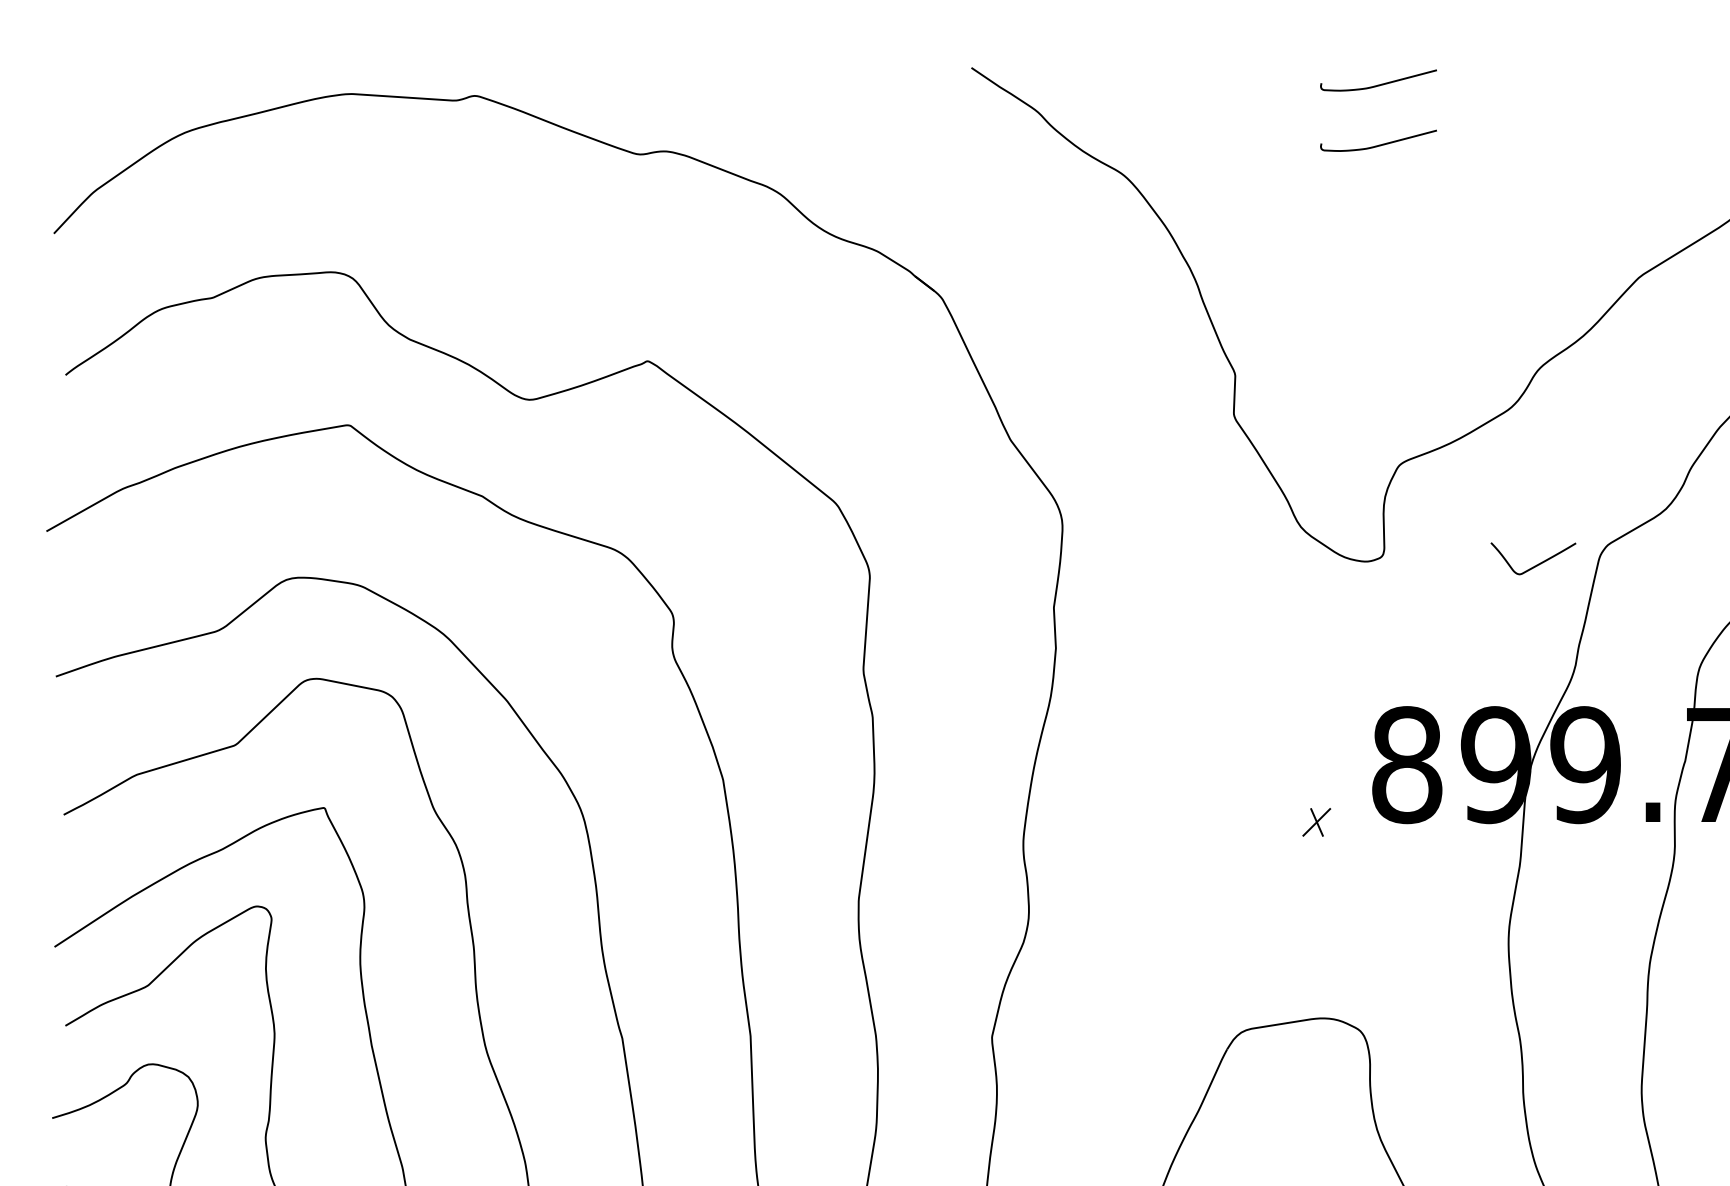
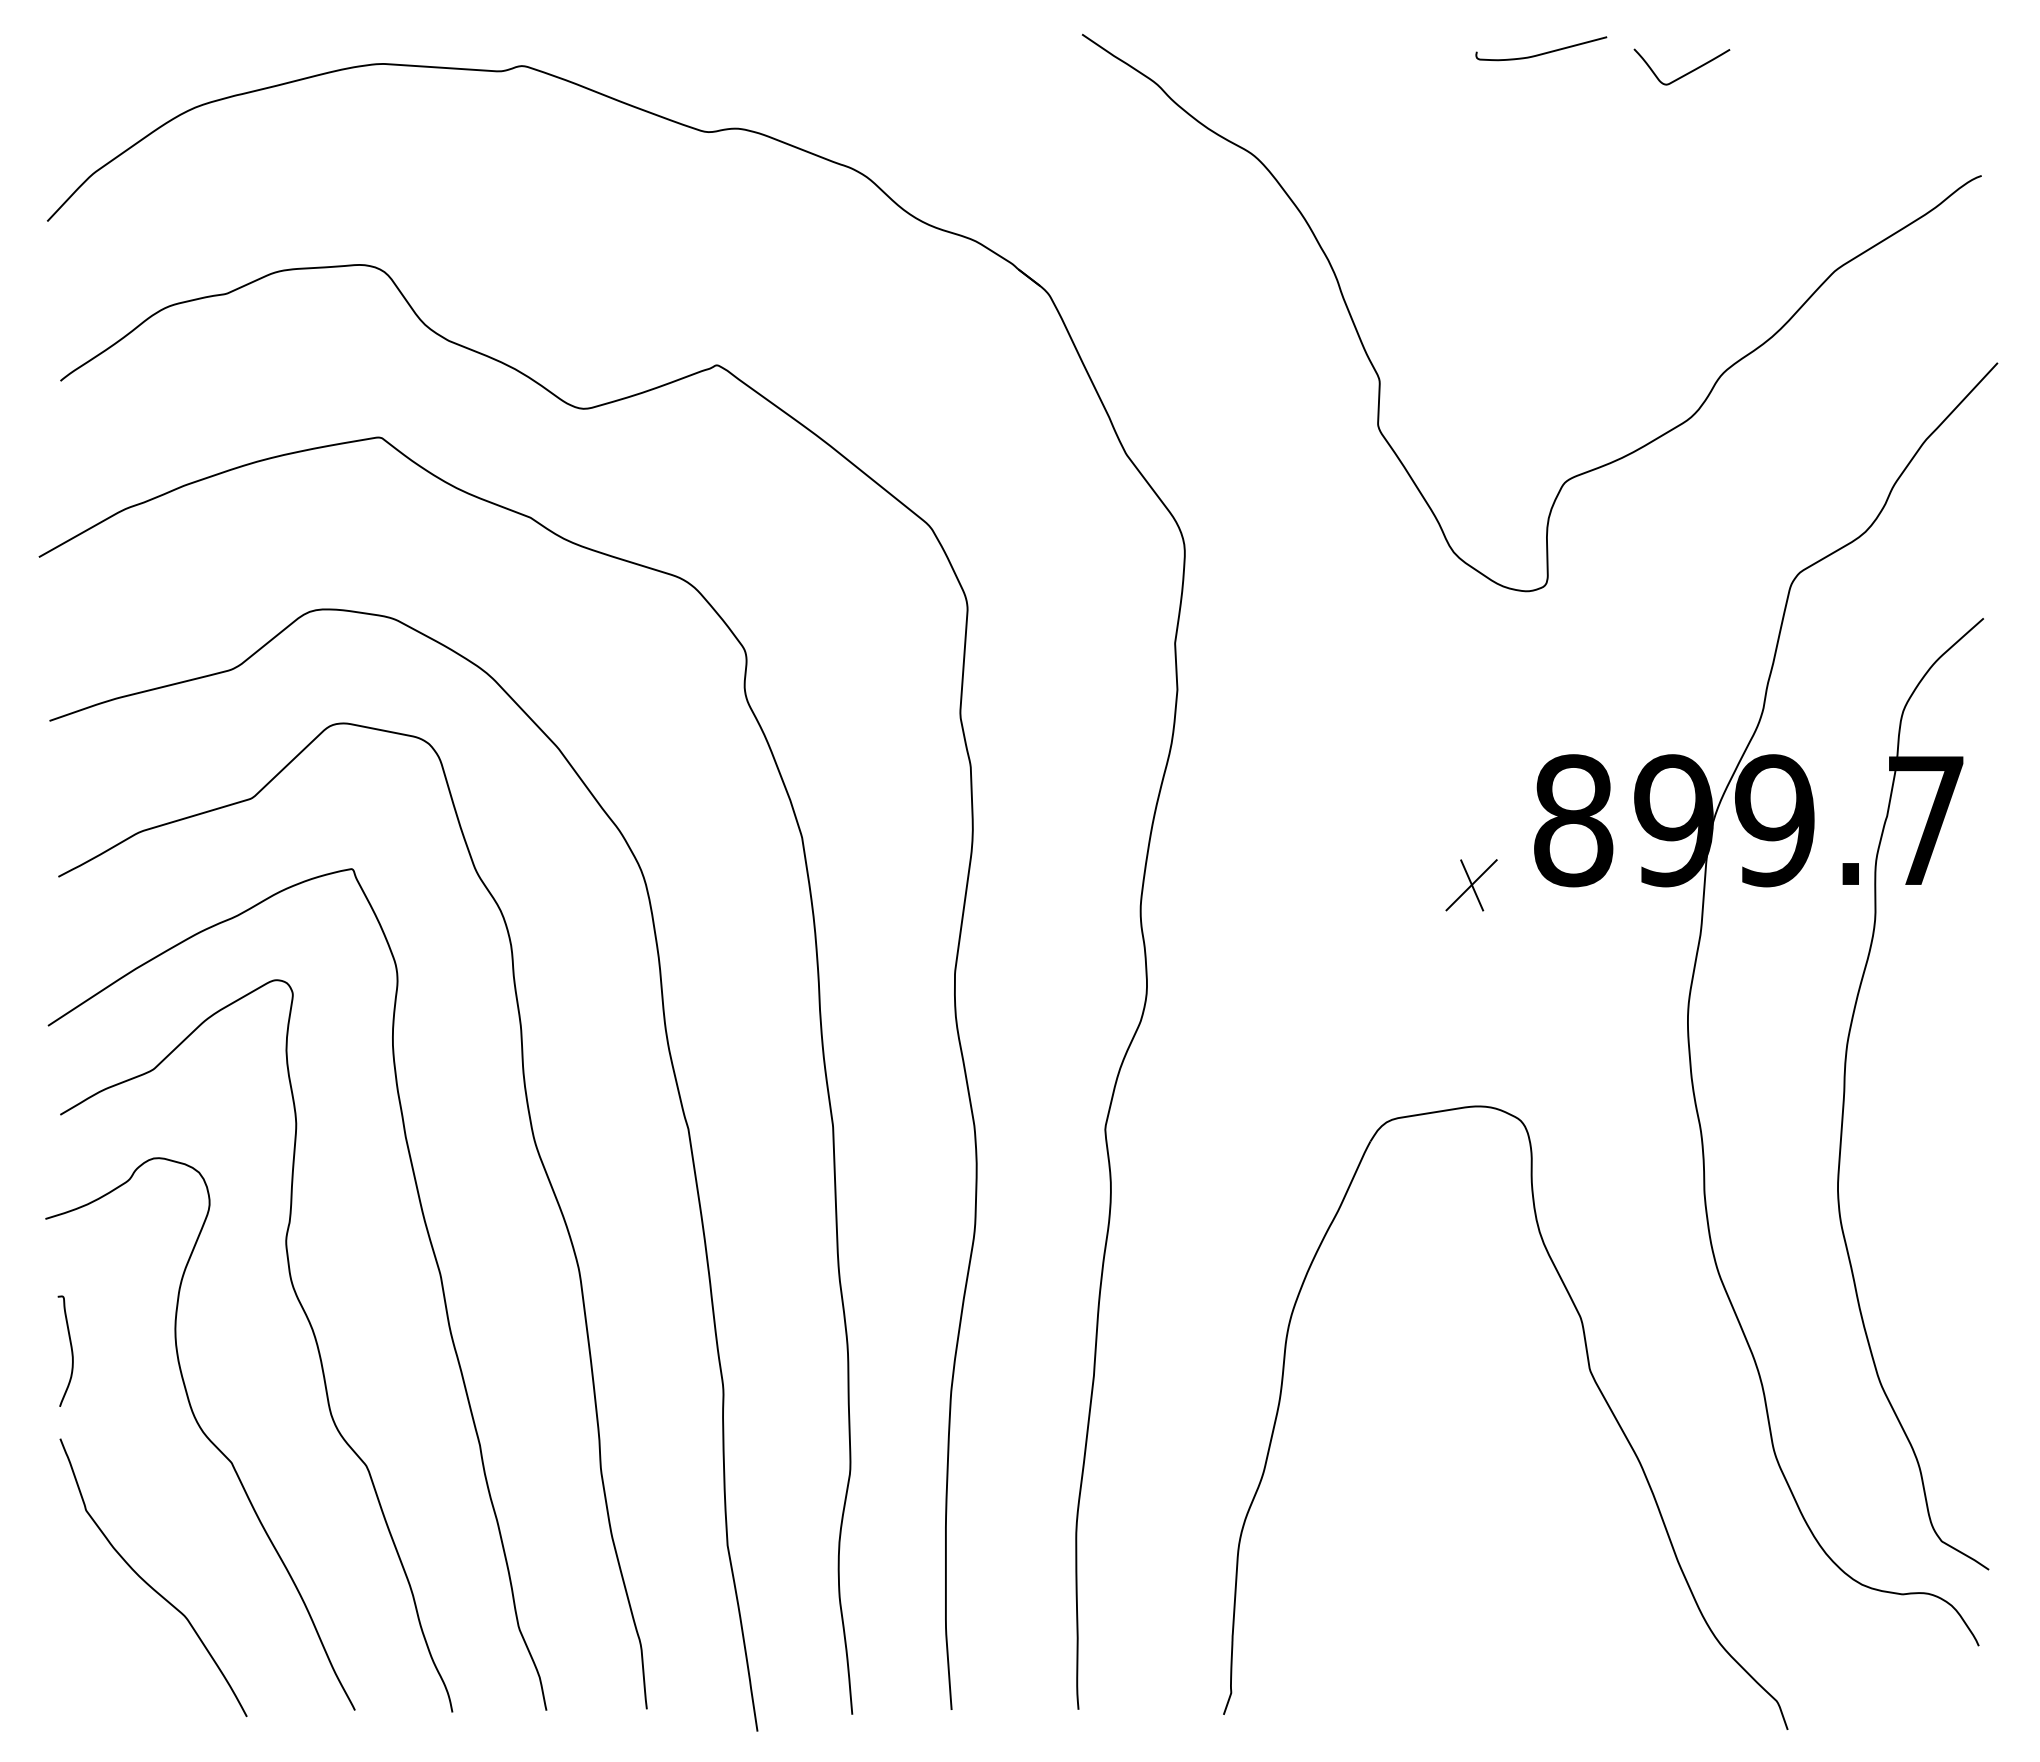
curve: (1380, 144) -> (1543, 120), removed
curve: (1536, 564) -> (1685, 73), moved
part: (1316, 822) -> (1471, 885), size x1.67

